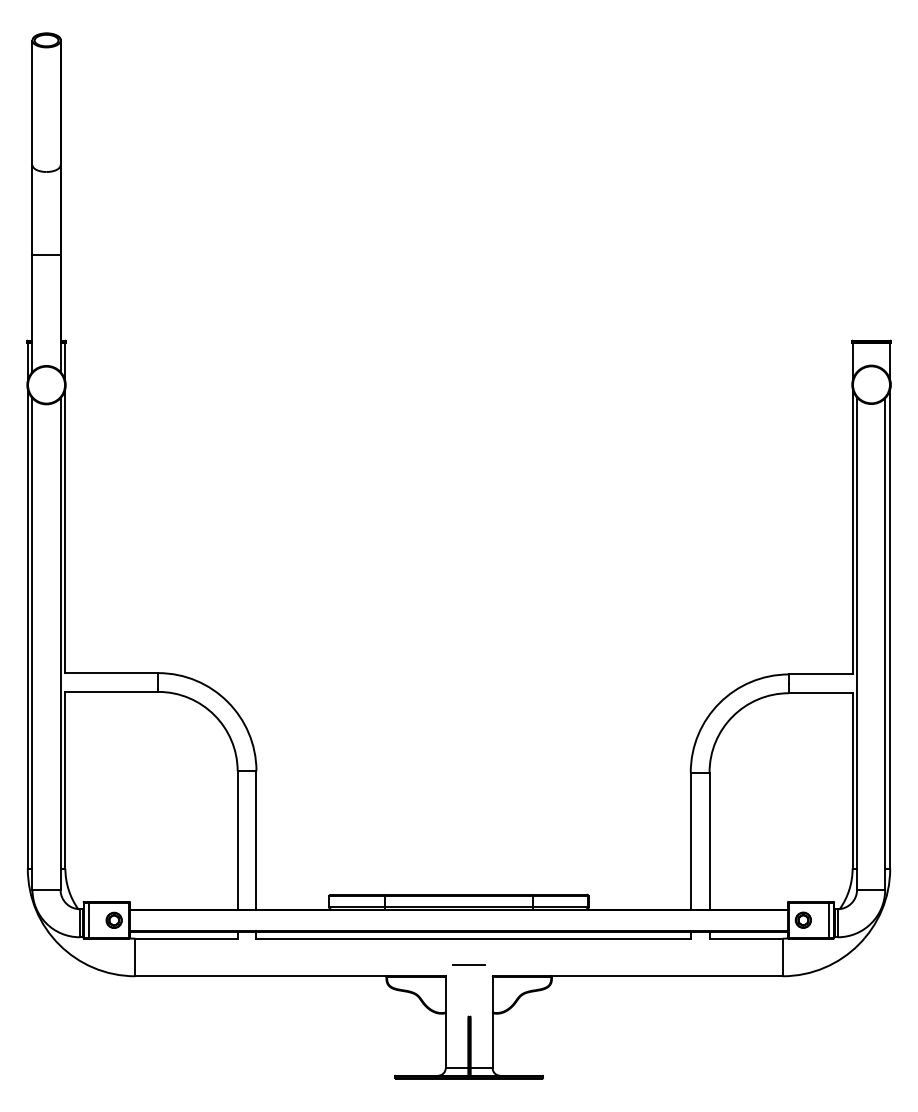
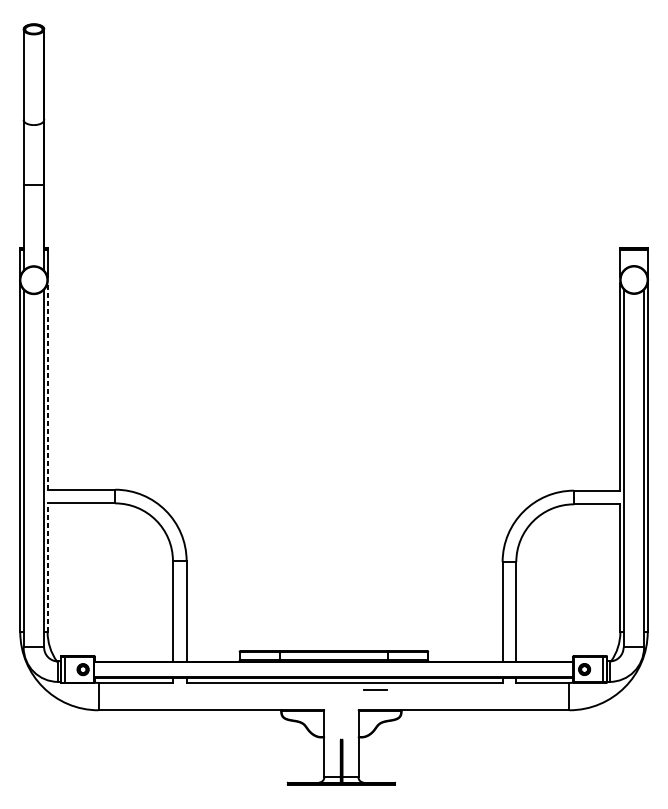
line: (65, 530) -> (47, 385), solid -> dashed
line: (65, 779) -> (47, 567), solid -> dashed
line: (468, 964) -> (375, 690), moved

